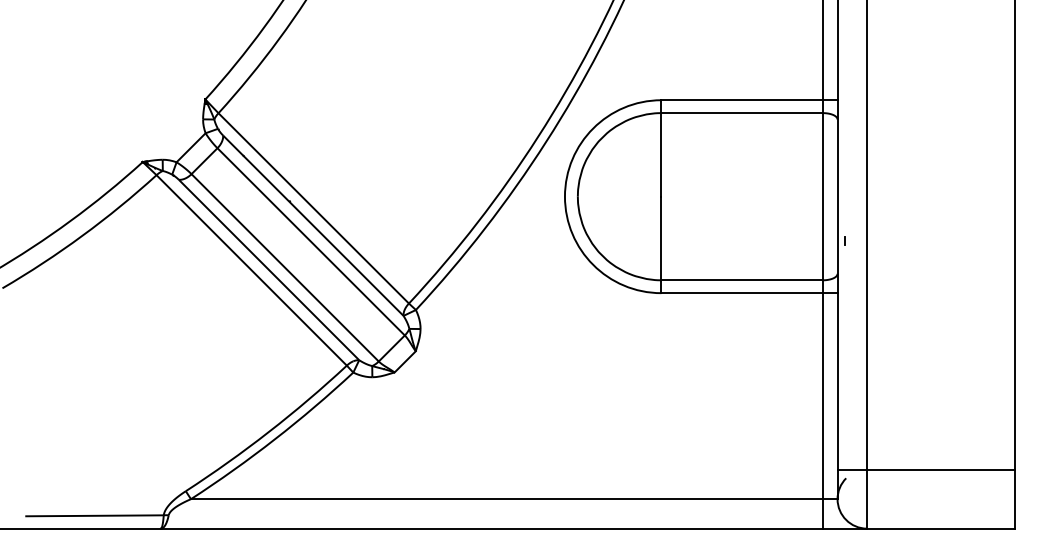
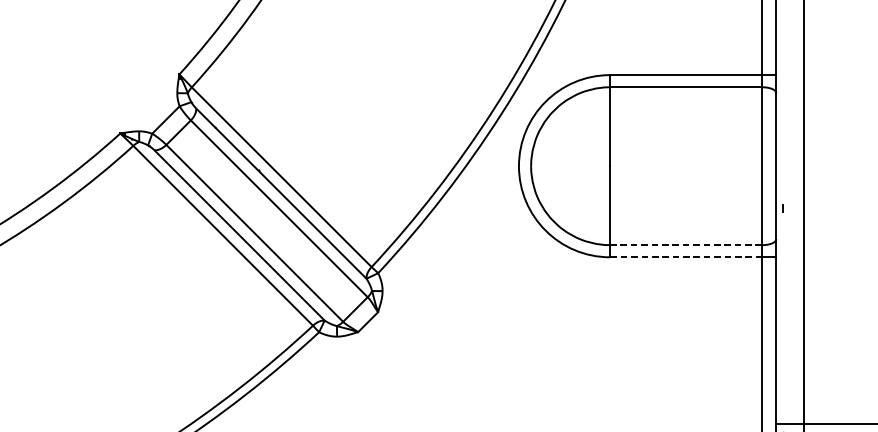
line: (742, 280) -> (686, 245), solid -> dashed
line: (742, 293) -> (686, 257), solid -> dashed

